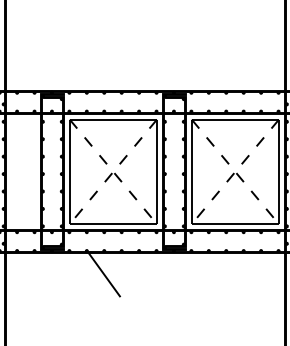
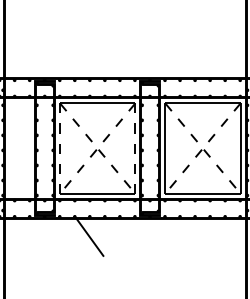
line: (69, 172) -> (59, 149), solid -> dashed
line: (156, 172) -> (134, 149), solid -> dashed

